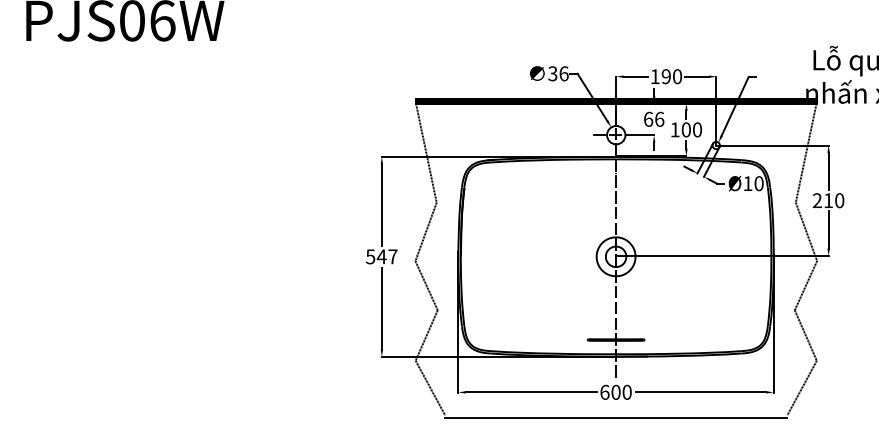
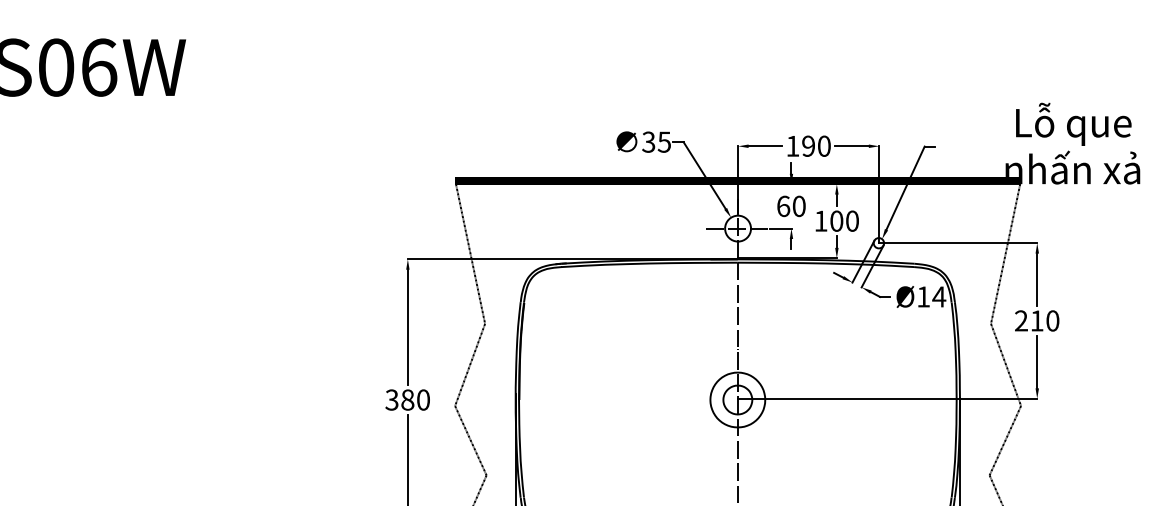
text: (563, 73) -> (663, 141), 36 -> 35
text: (659, 118) -> (798, 205), 66 -> 60
text: (759, 183) -> (939, 296), Ø10 -> Ø14
text: (381, 256) -> (407, 399), 547 -> 380

